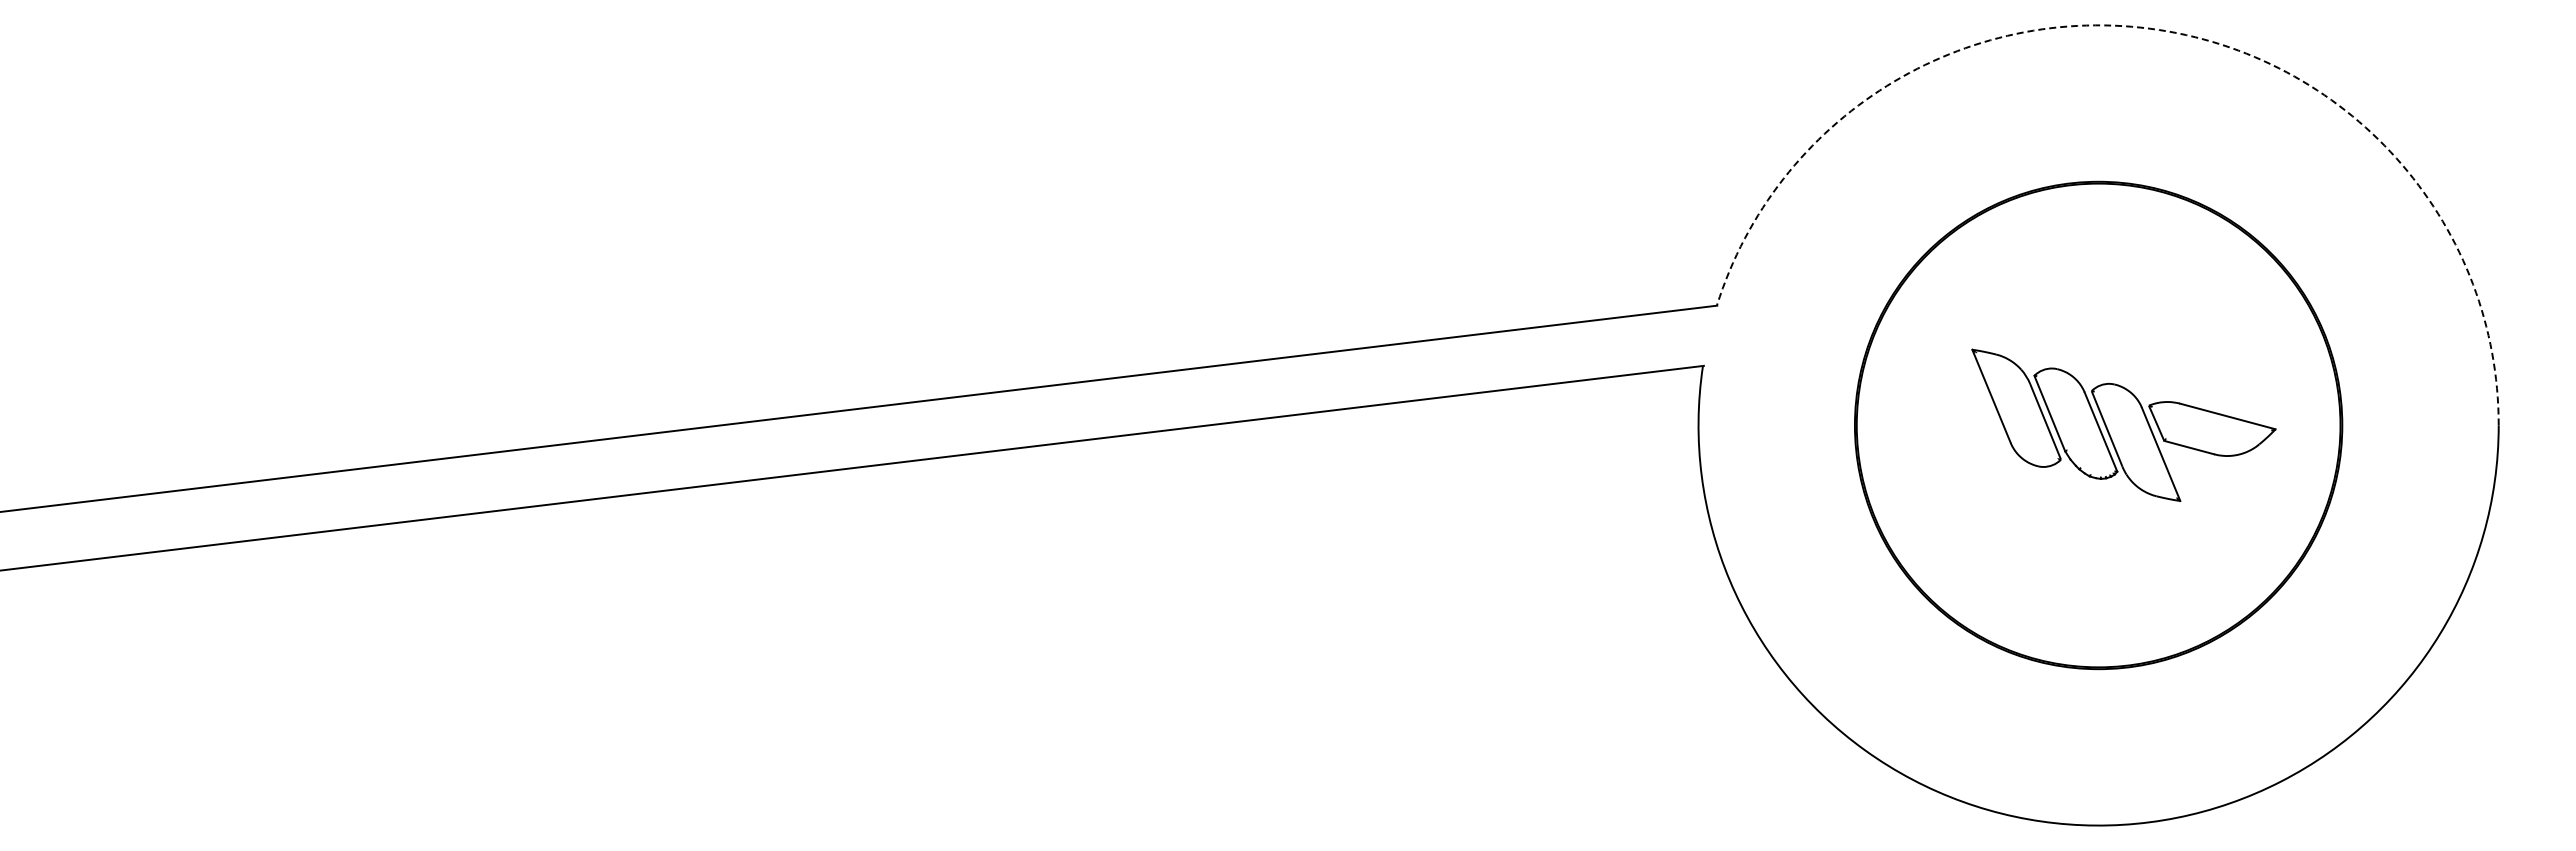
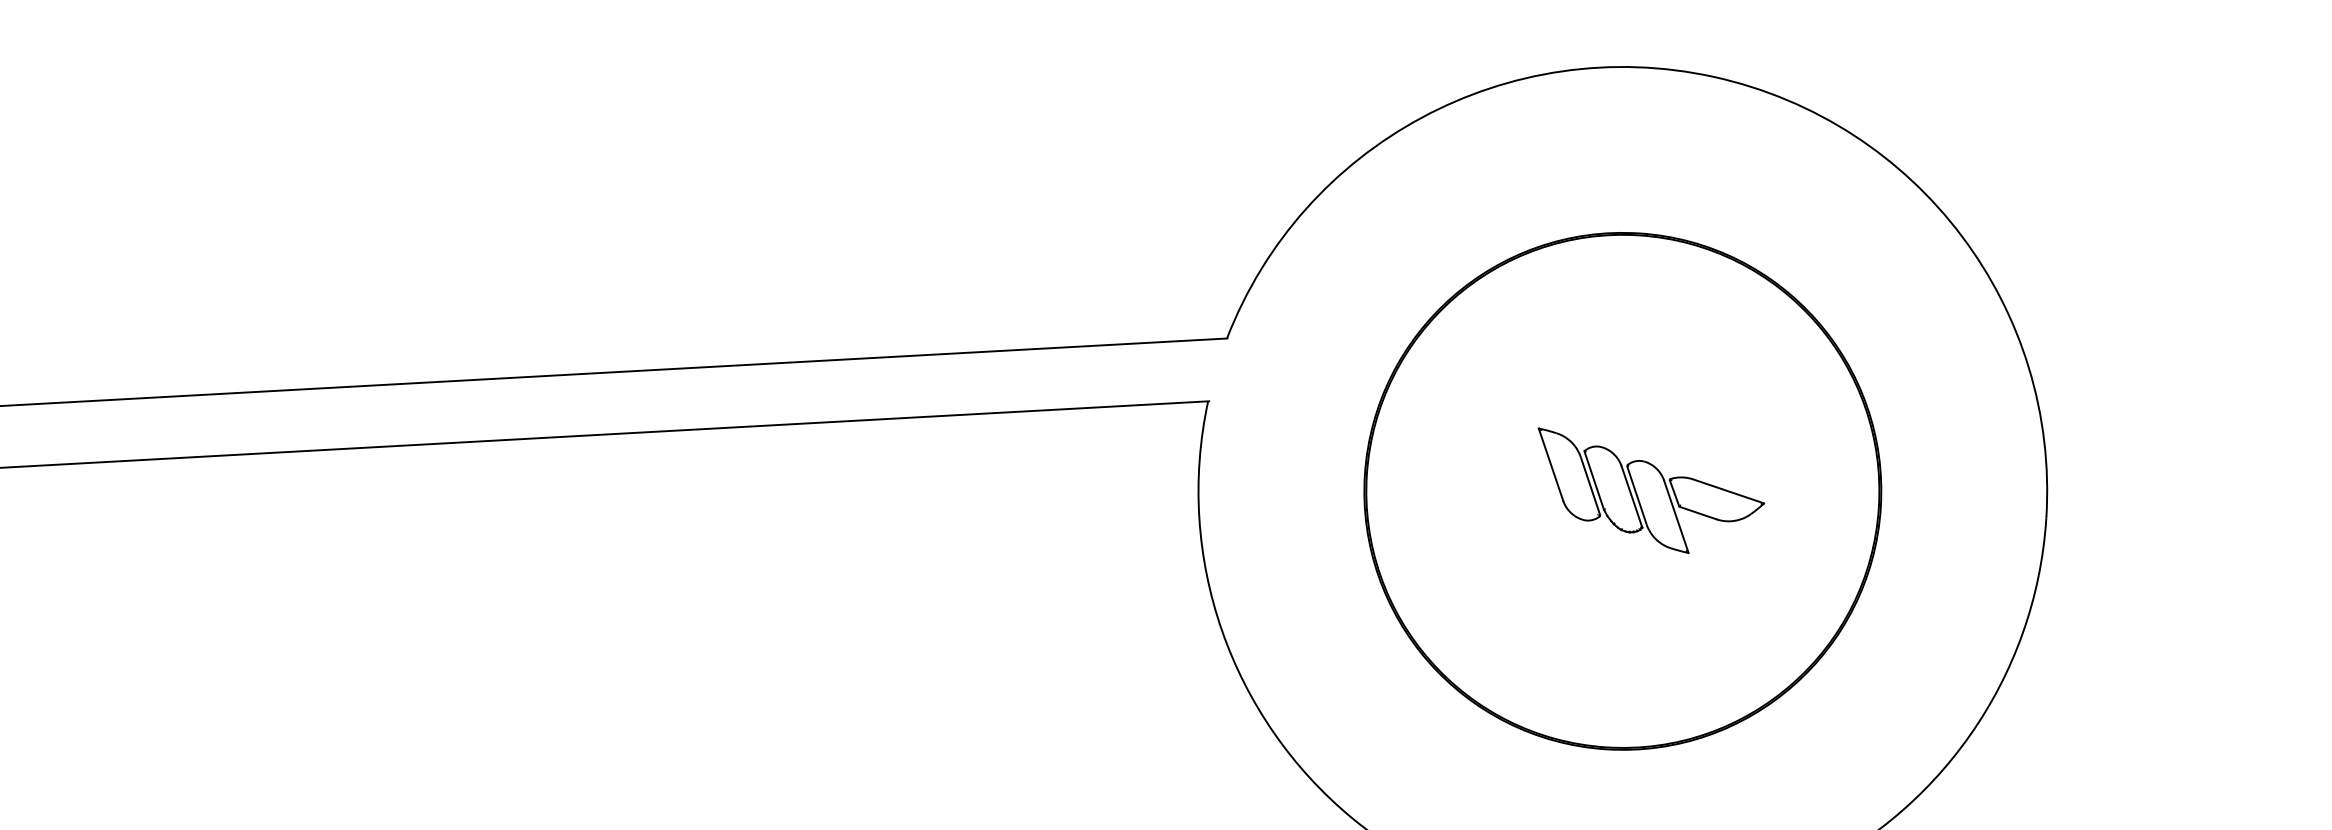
arc: (2159, 30) -> (1714, 77), dashed -> solid
part: (2123, 425) -> (1649, 493), size x0.71

